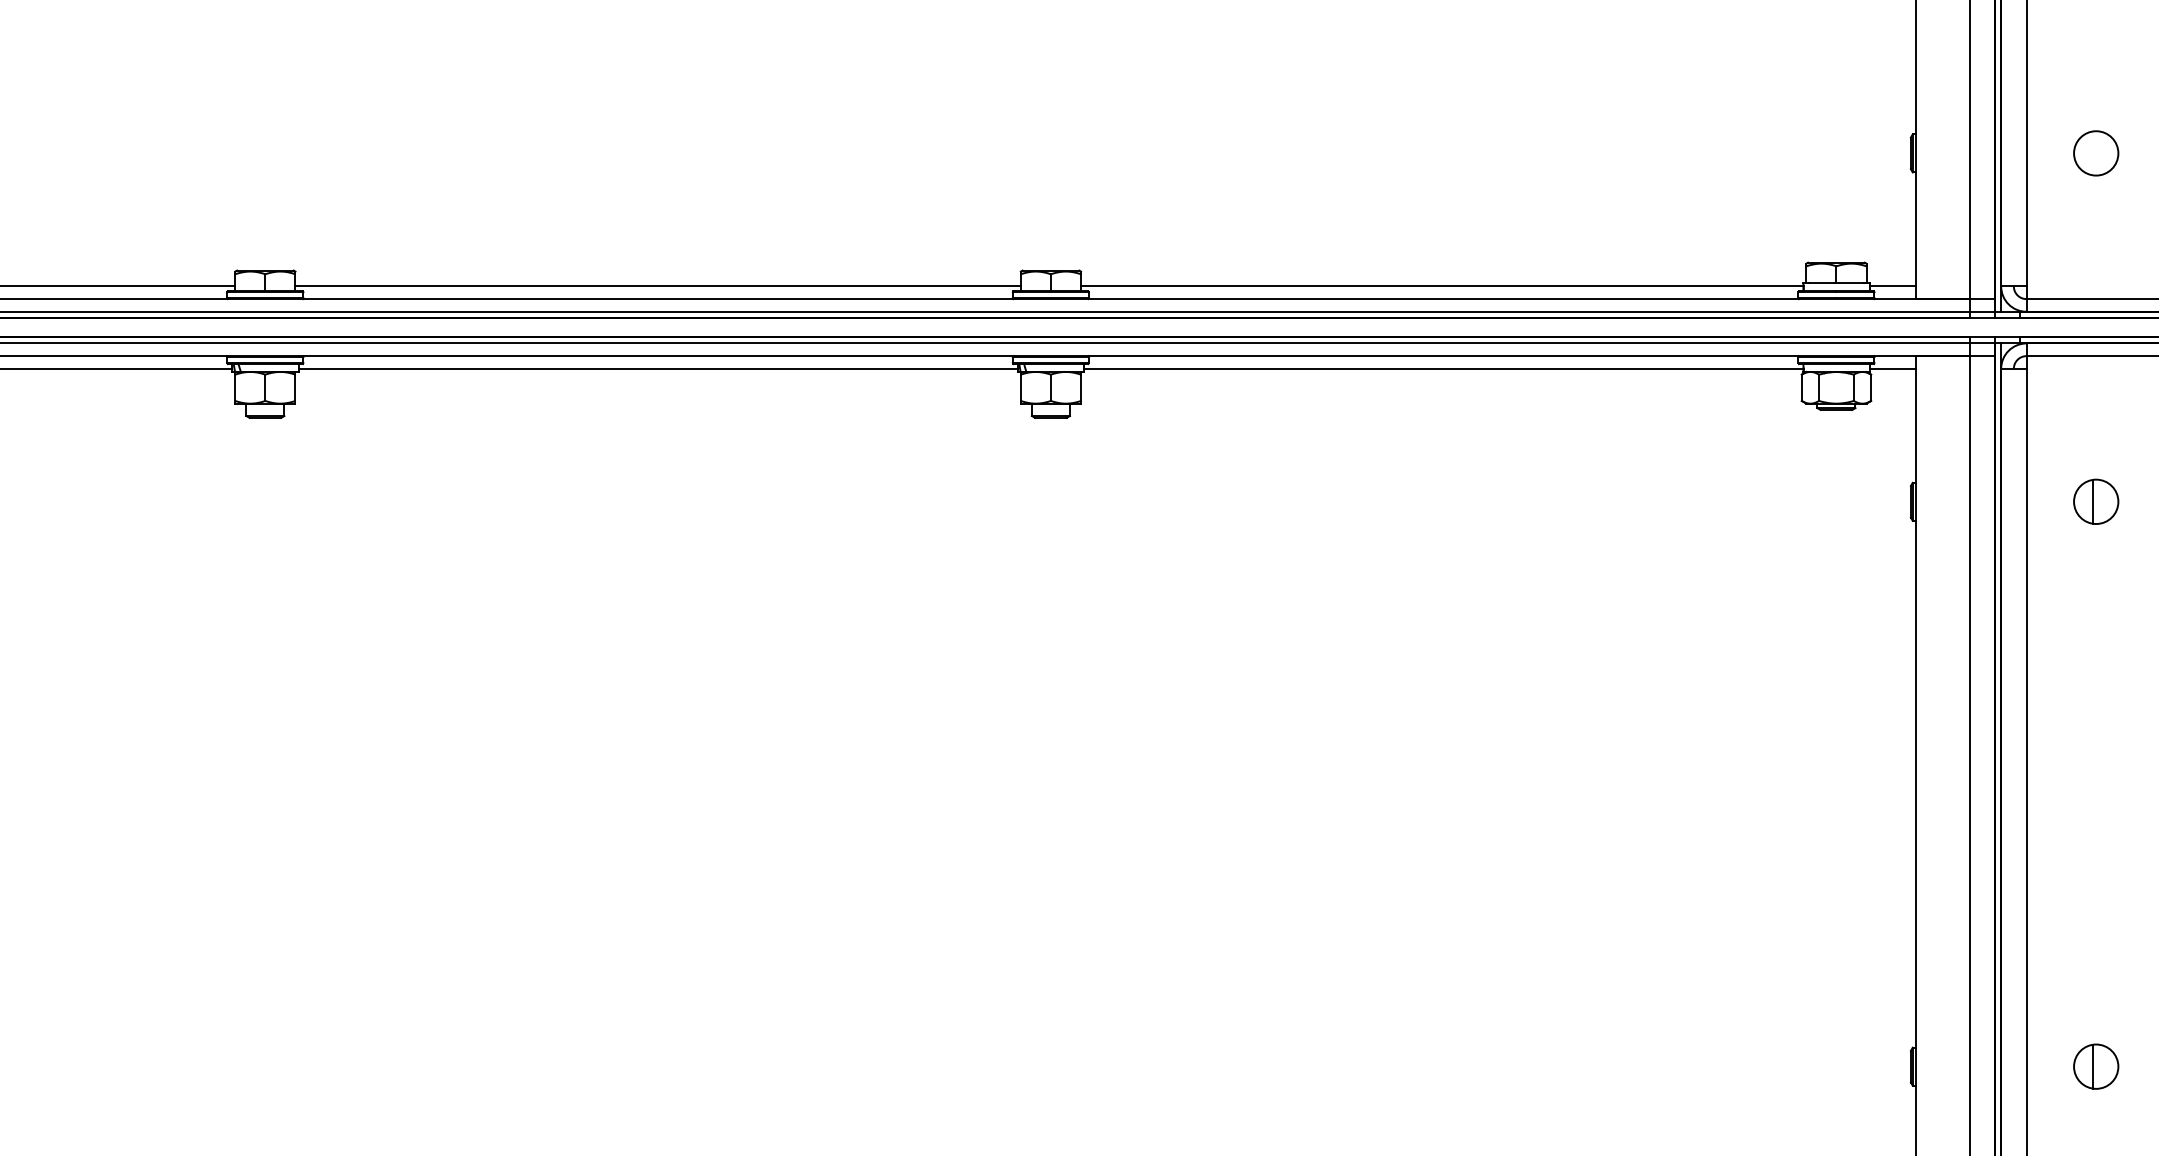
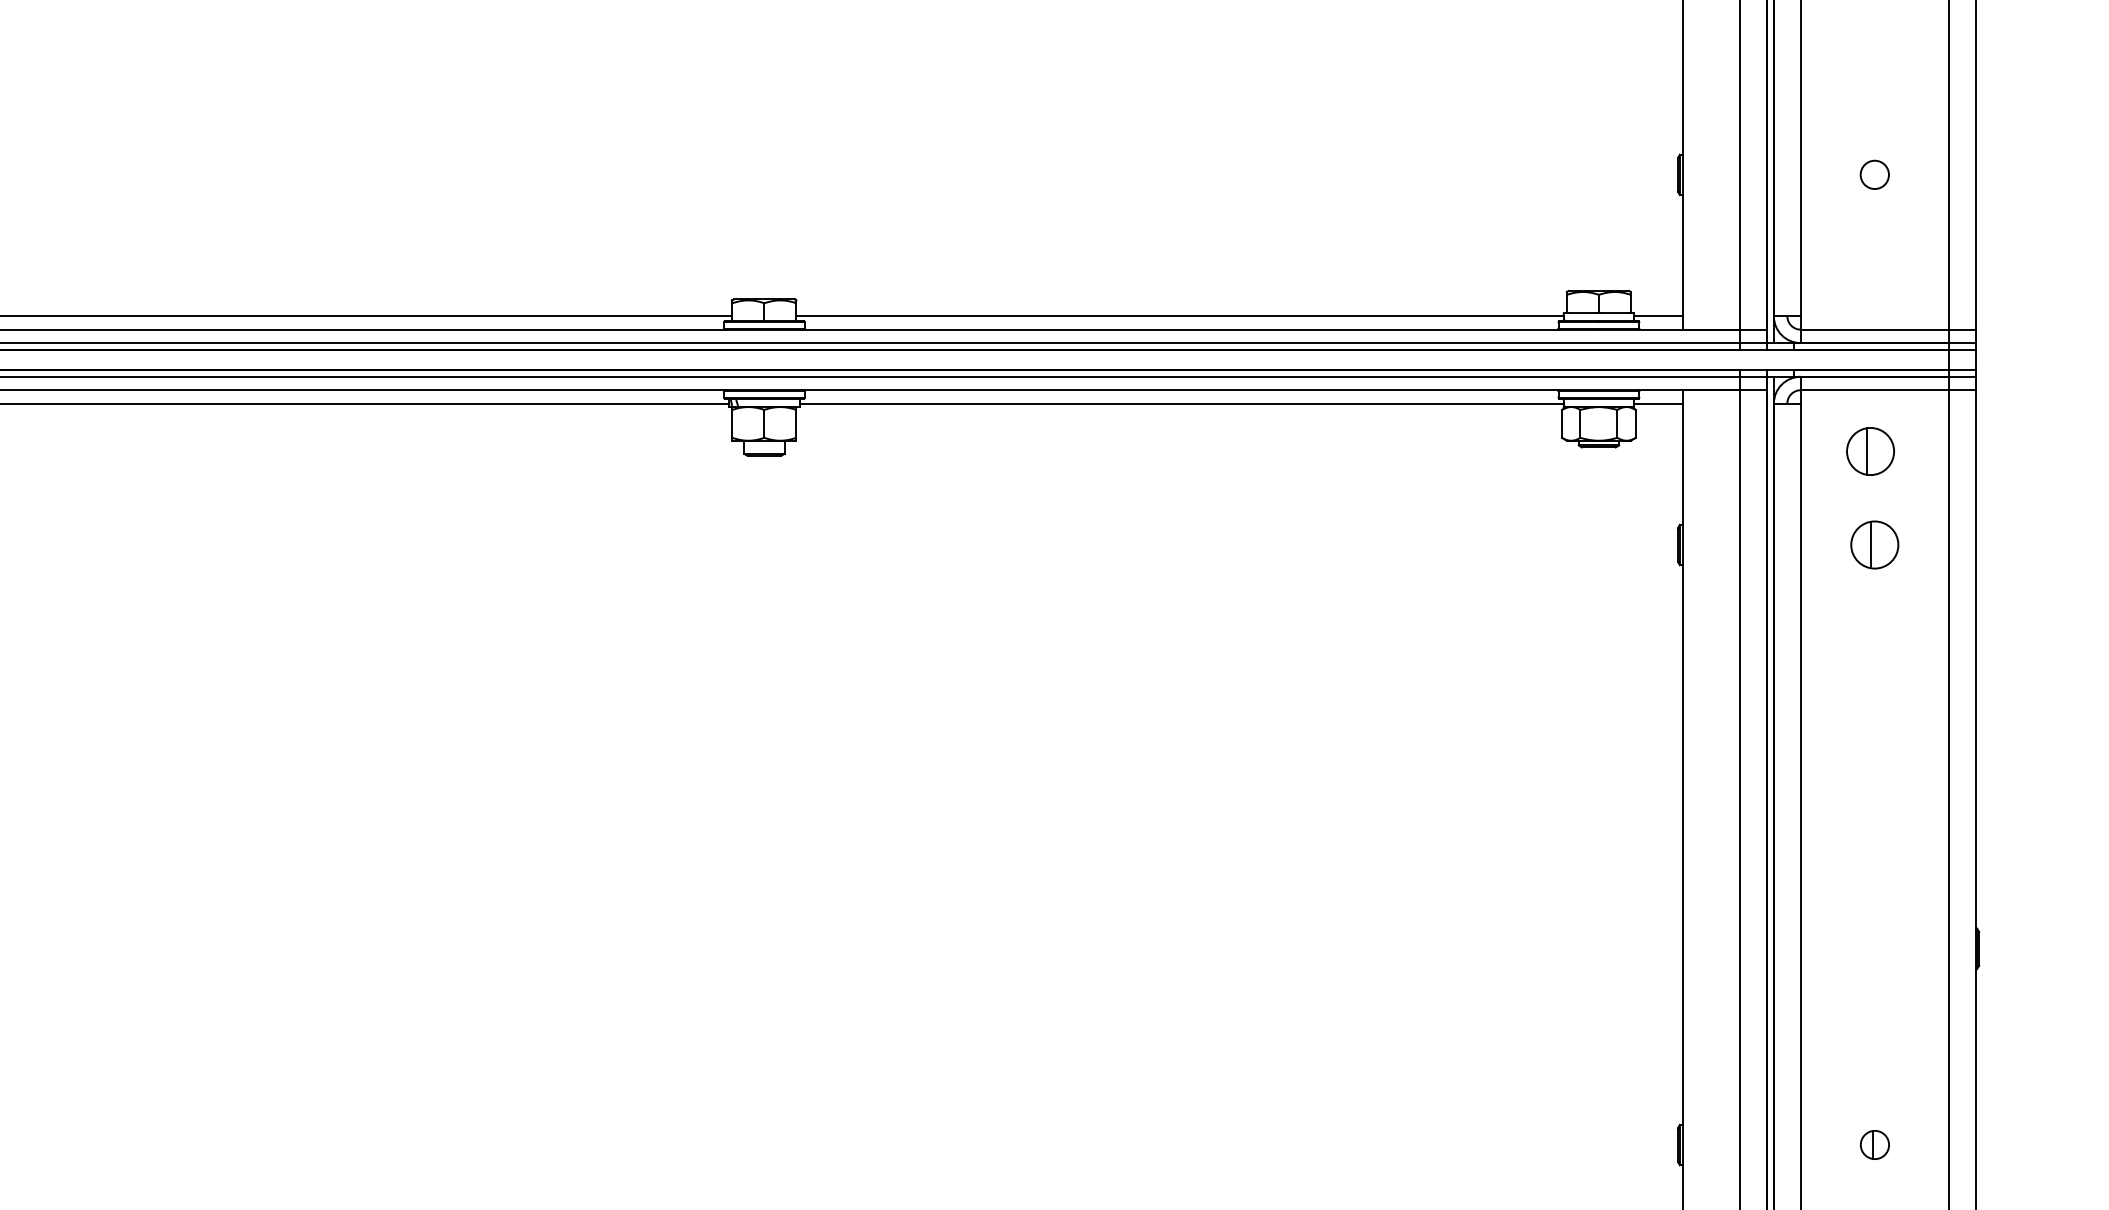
circle: (2096, 153) -> (1875, 174), size x0.6
part: (2092, 413) -> (1870, 451), added
part: (2096, 1066) -> (1875, 1144), size x0.6

